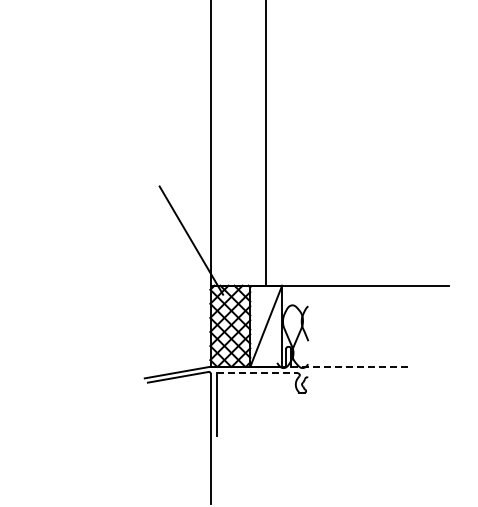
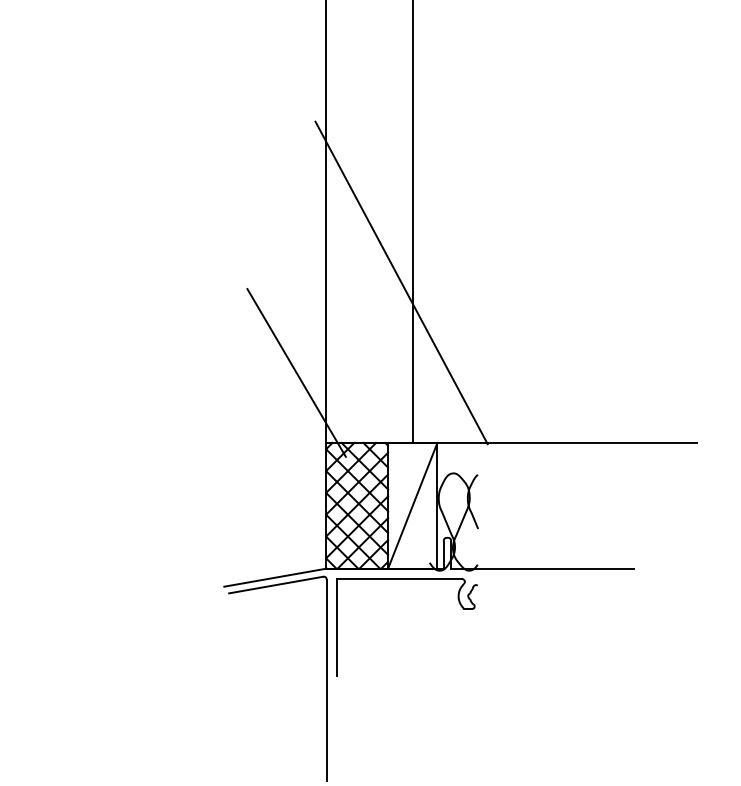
line: (258, 182) -> (400, 282), added
line: (349, 366) -> (541, 568), dashed -> solid
line: (257, 373) -> (399, 579), dashed -> solid

